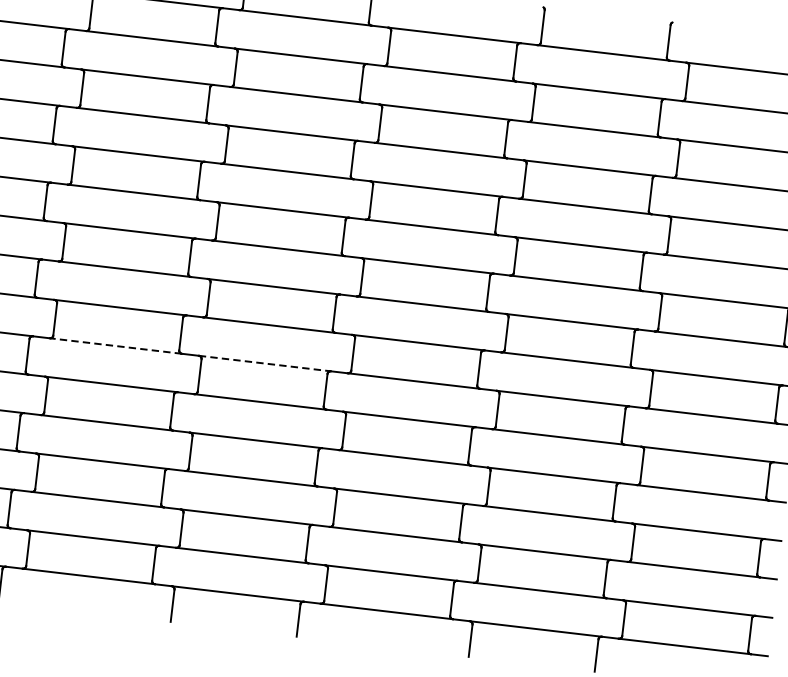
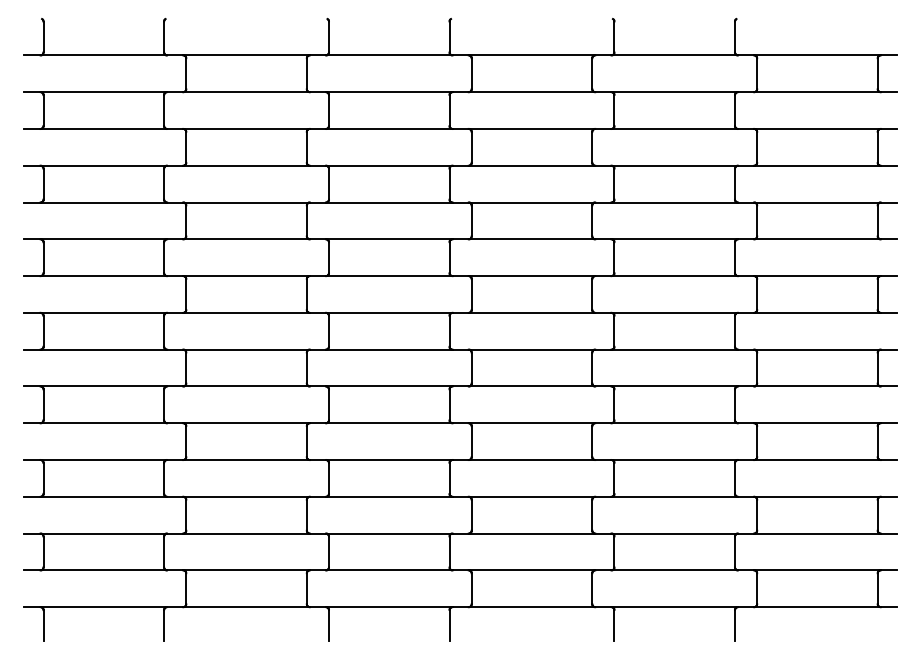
line: (115, 346) -> (246, 386), dashed -> solid
line: (265, 363) -> (389, 386), dashed -> solid

